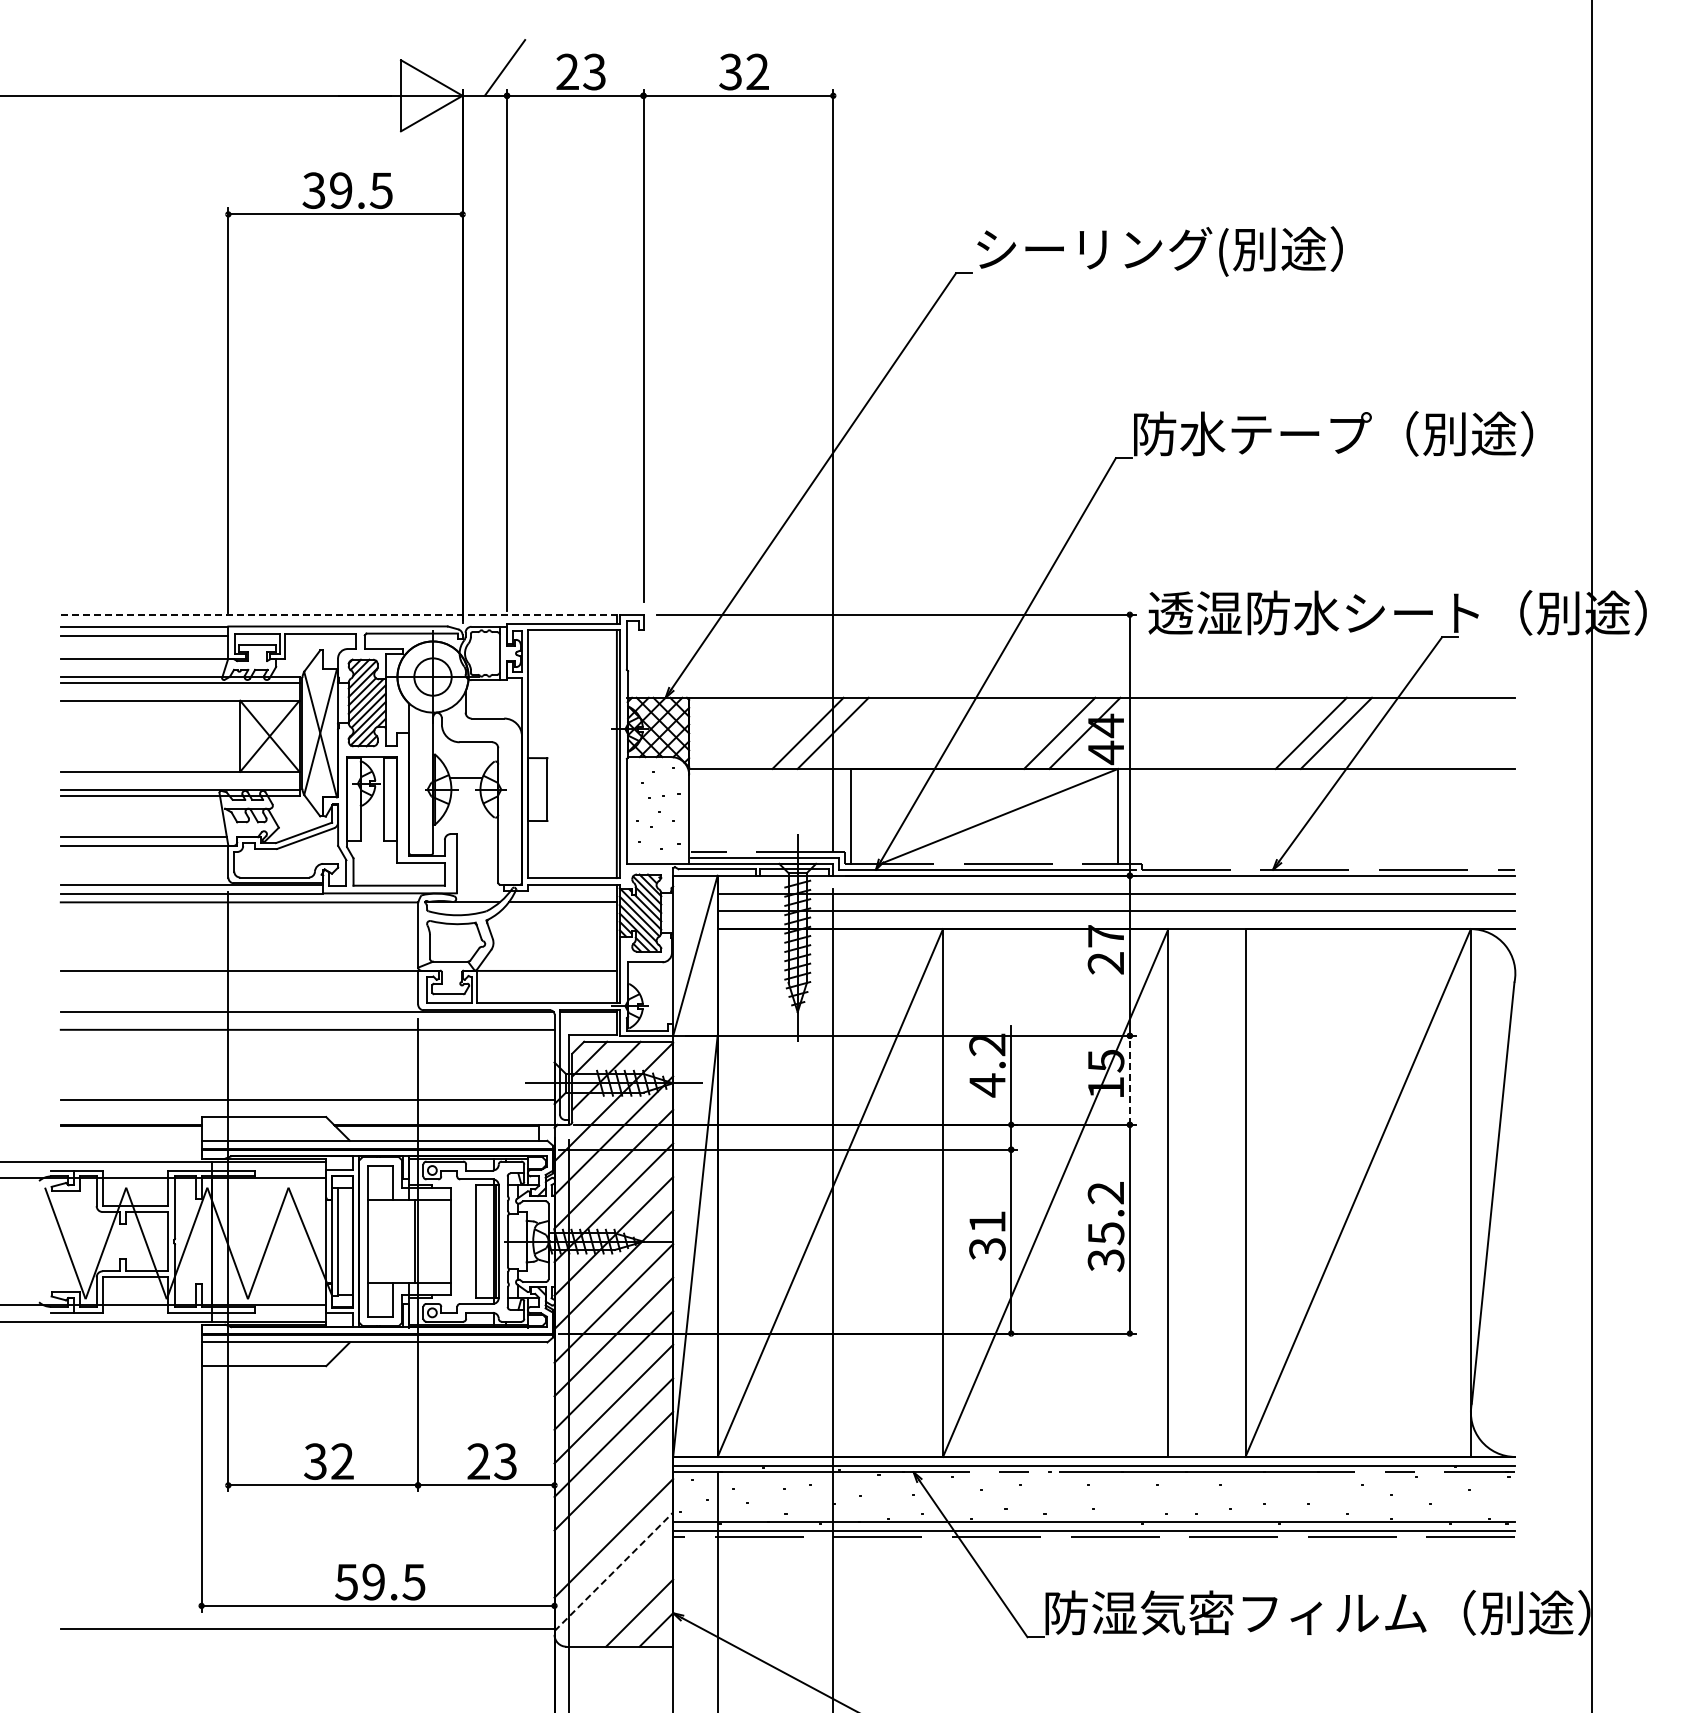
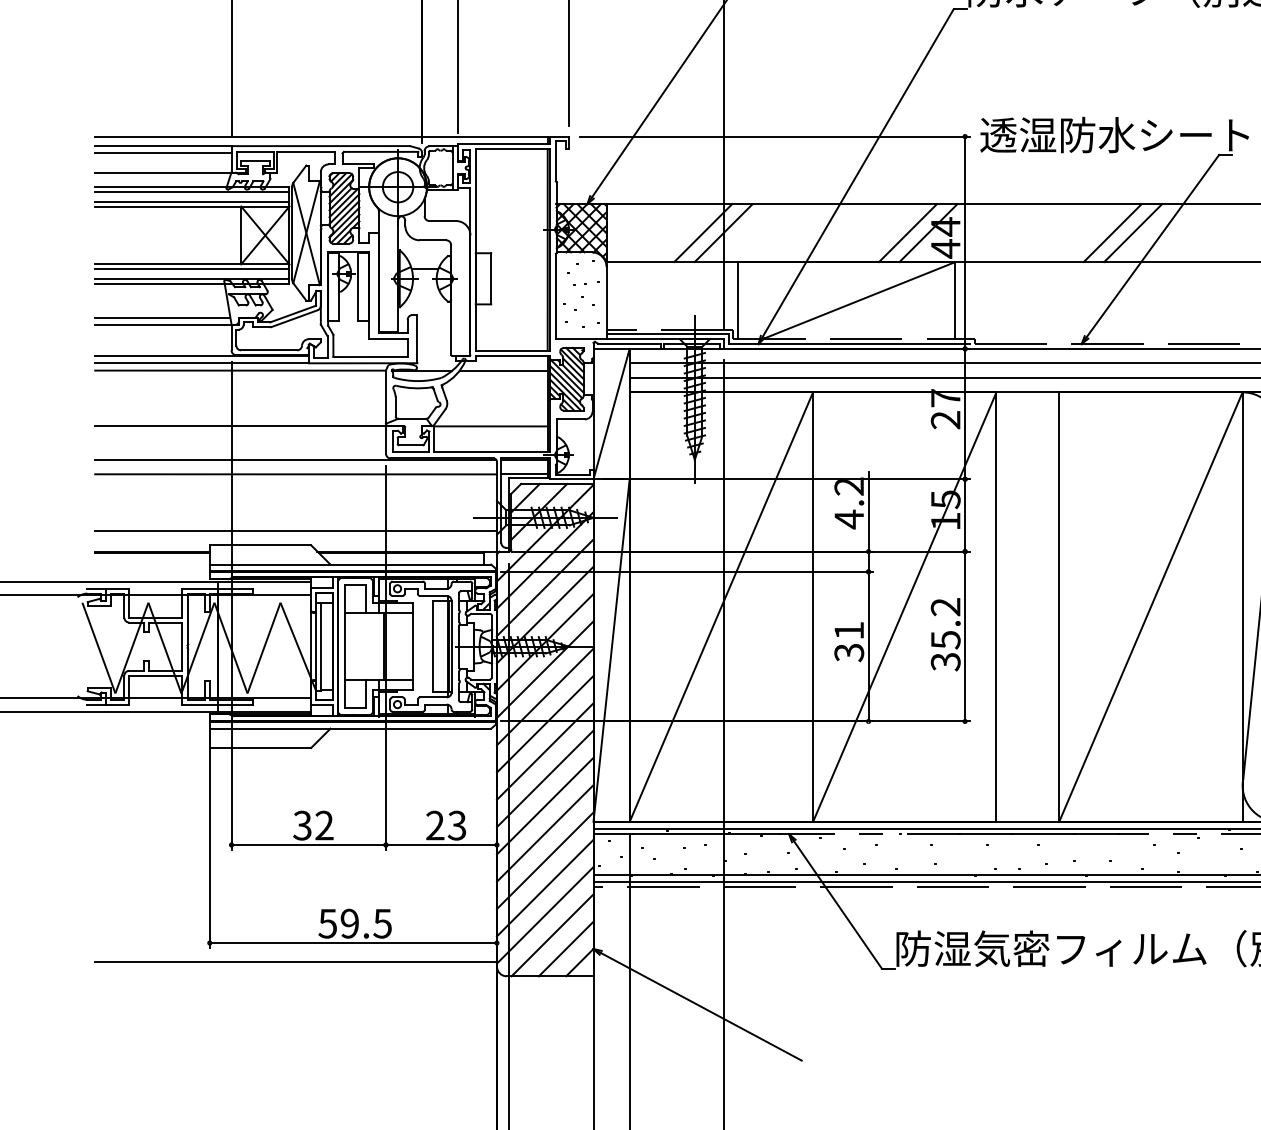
line: (339, 614) -> (321, 136), dashed -> solid
line: (179, 694) -> (191, 201), added
line: (179, 777) -> (191, 268), added
line: (587, 1029) -> (523, 474), added
line: (1129, 1079) -> (964, 514), dashed -> solid
line: (613, 1504) -> (544, 860), added
line: (613, 1571) -> (544, 915), dashed -> solid
line: (622, 1596) -> (552, 935), added

